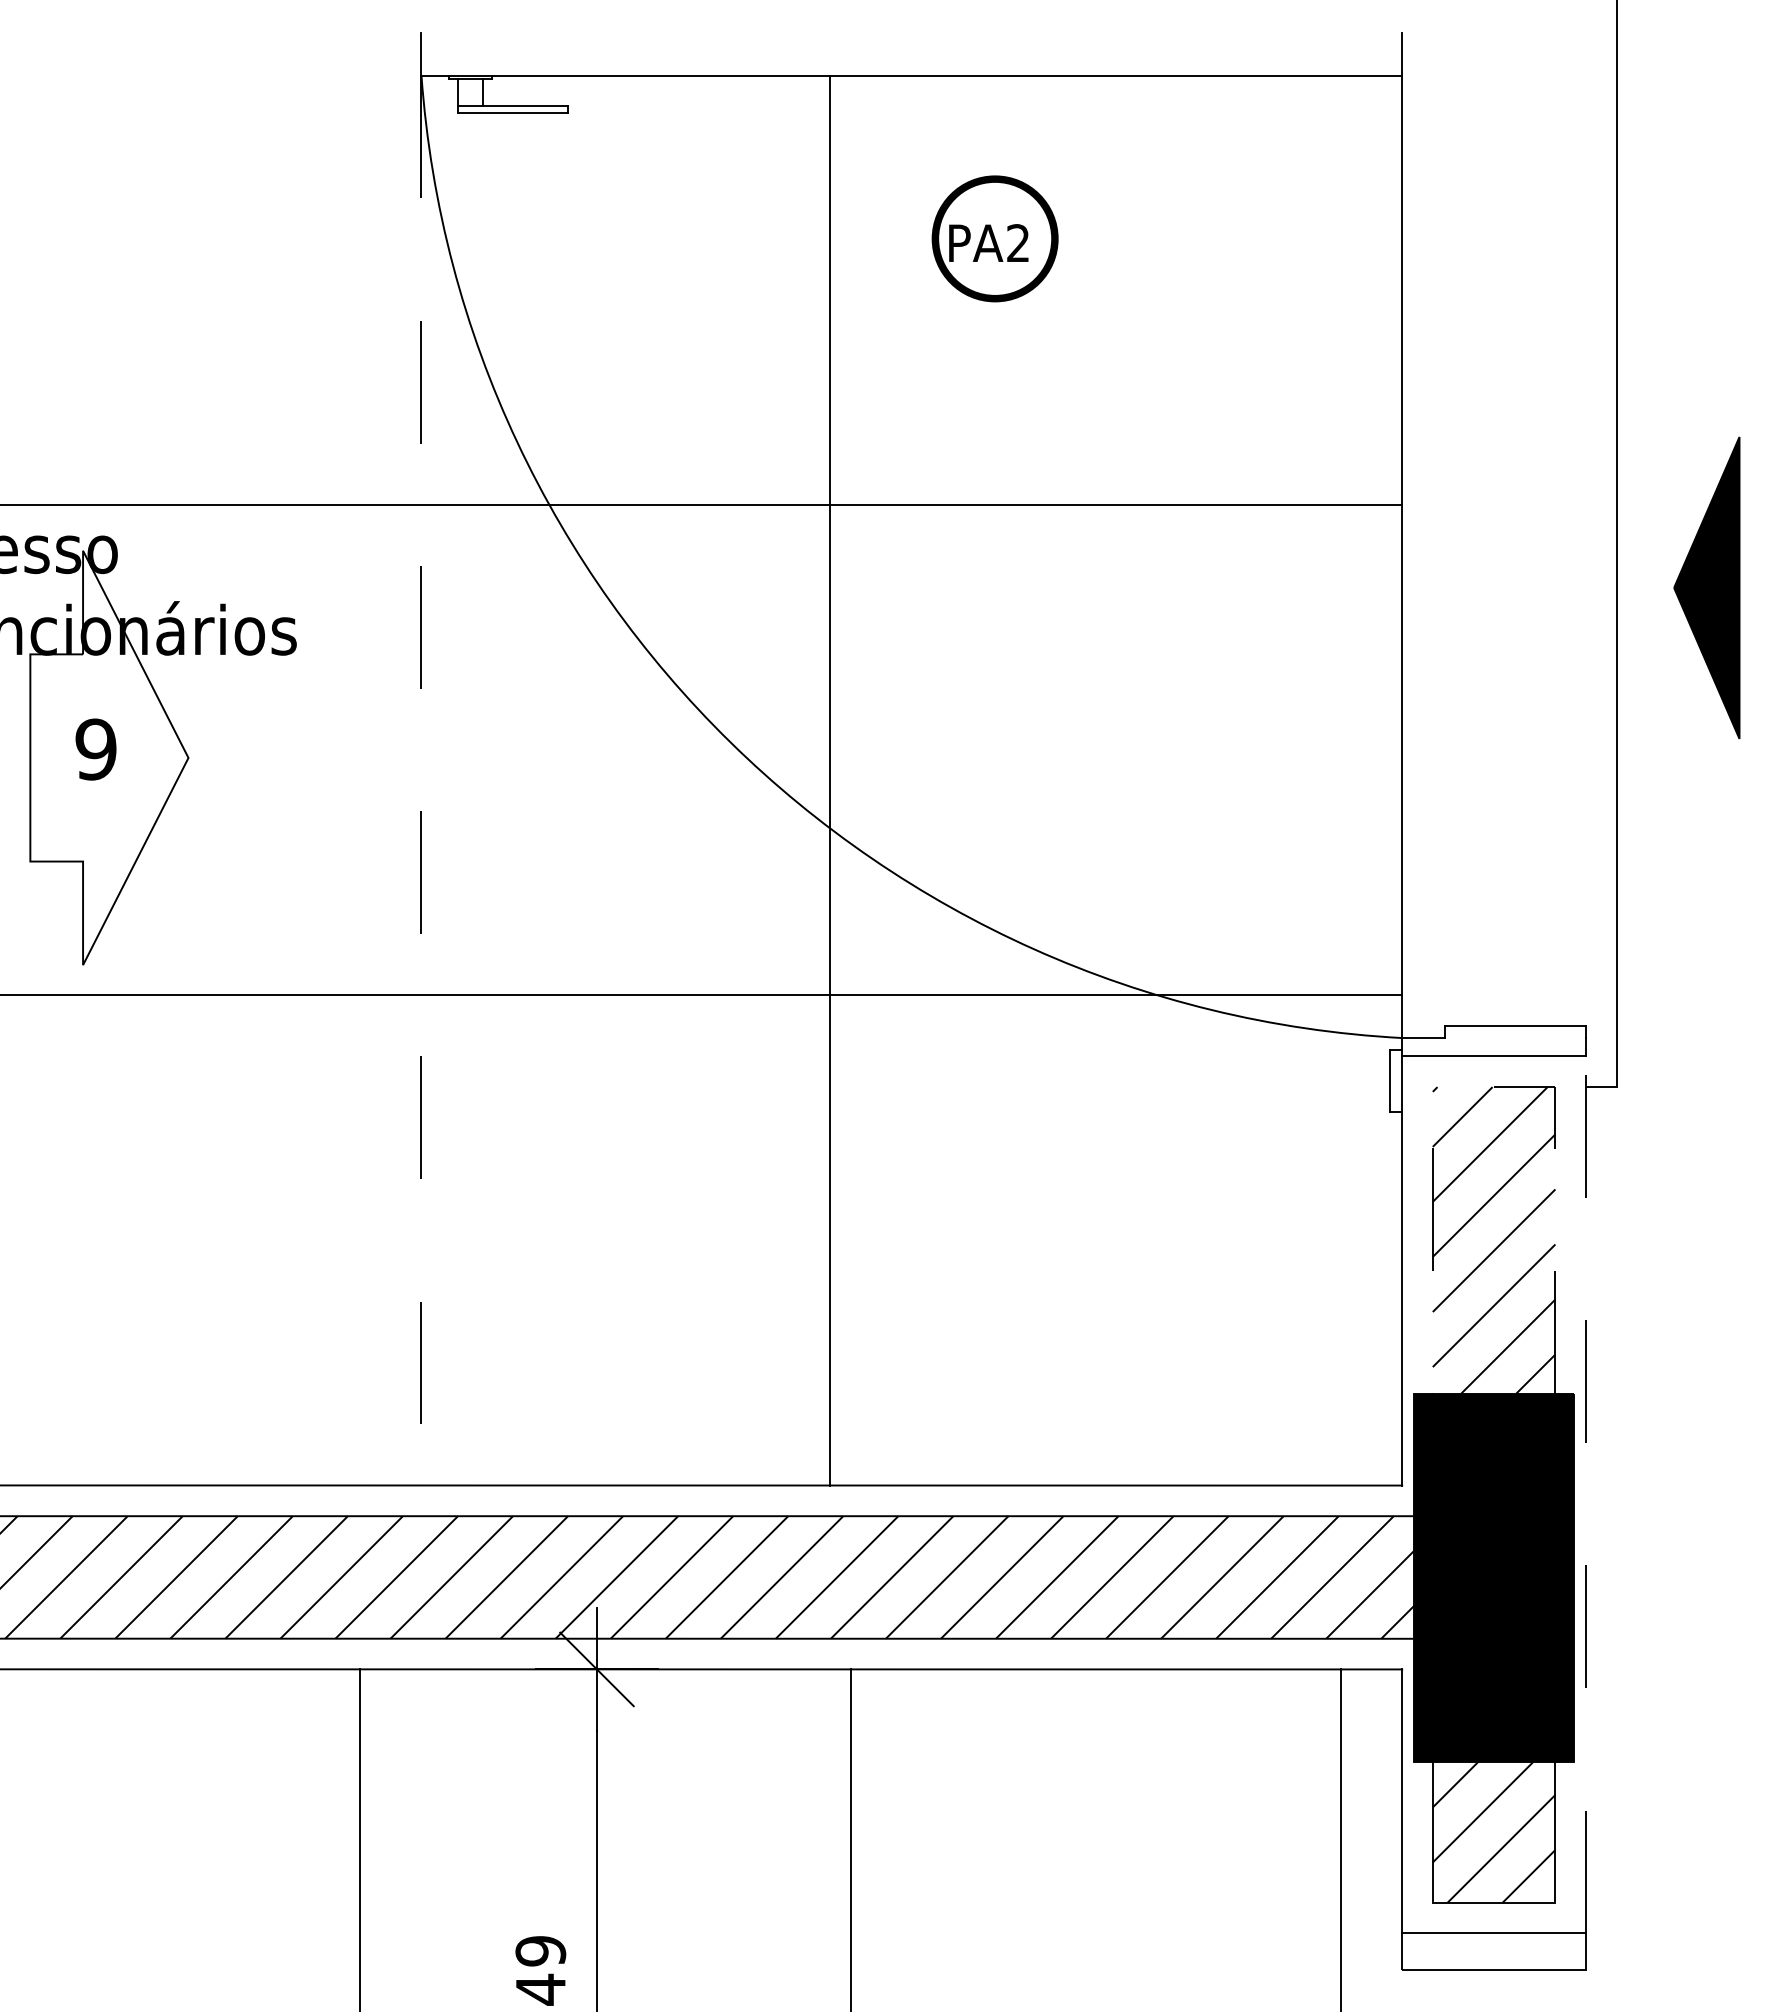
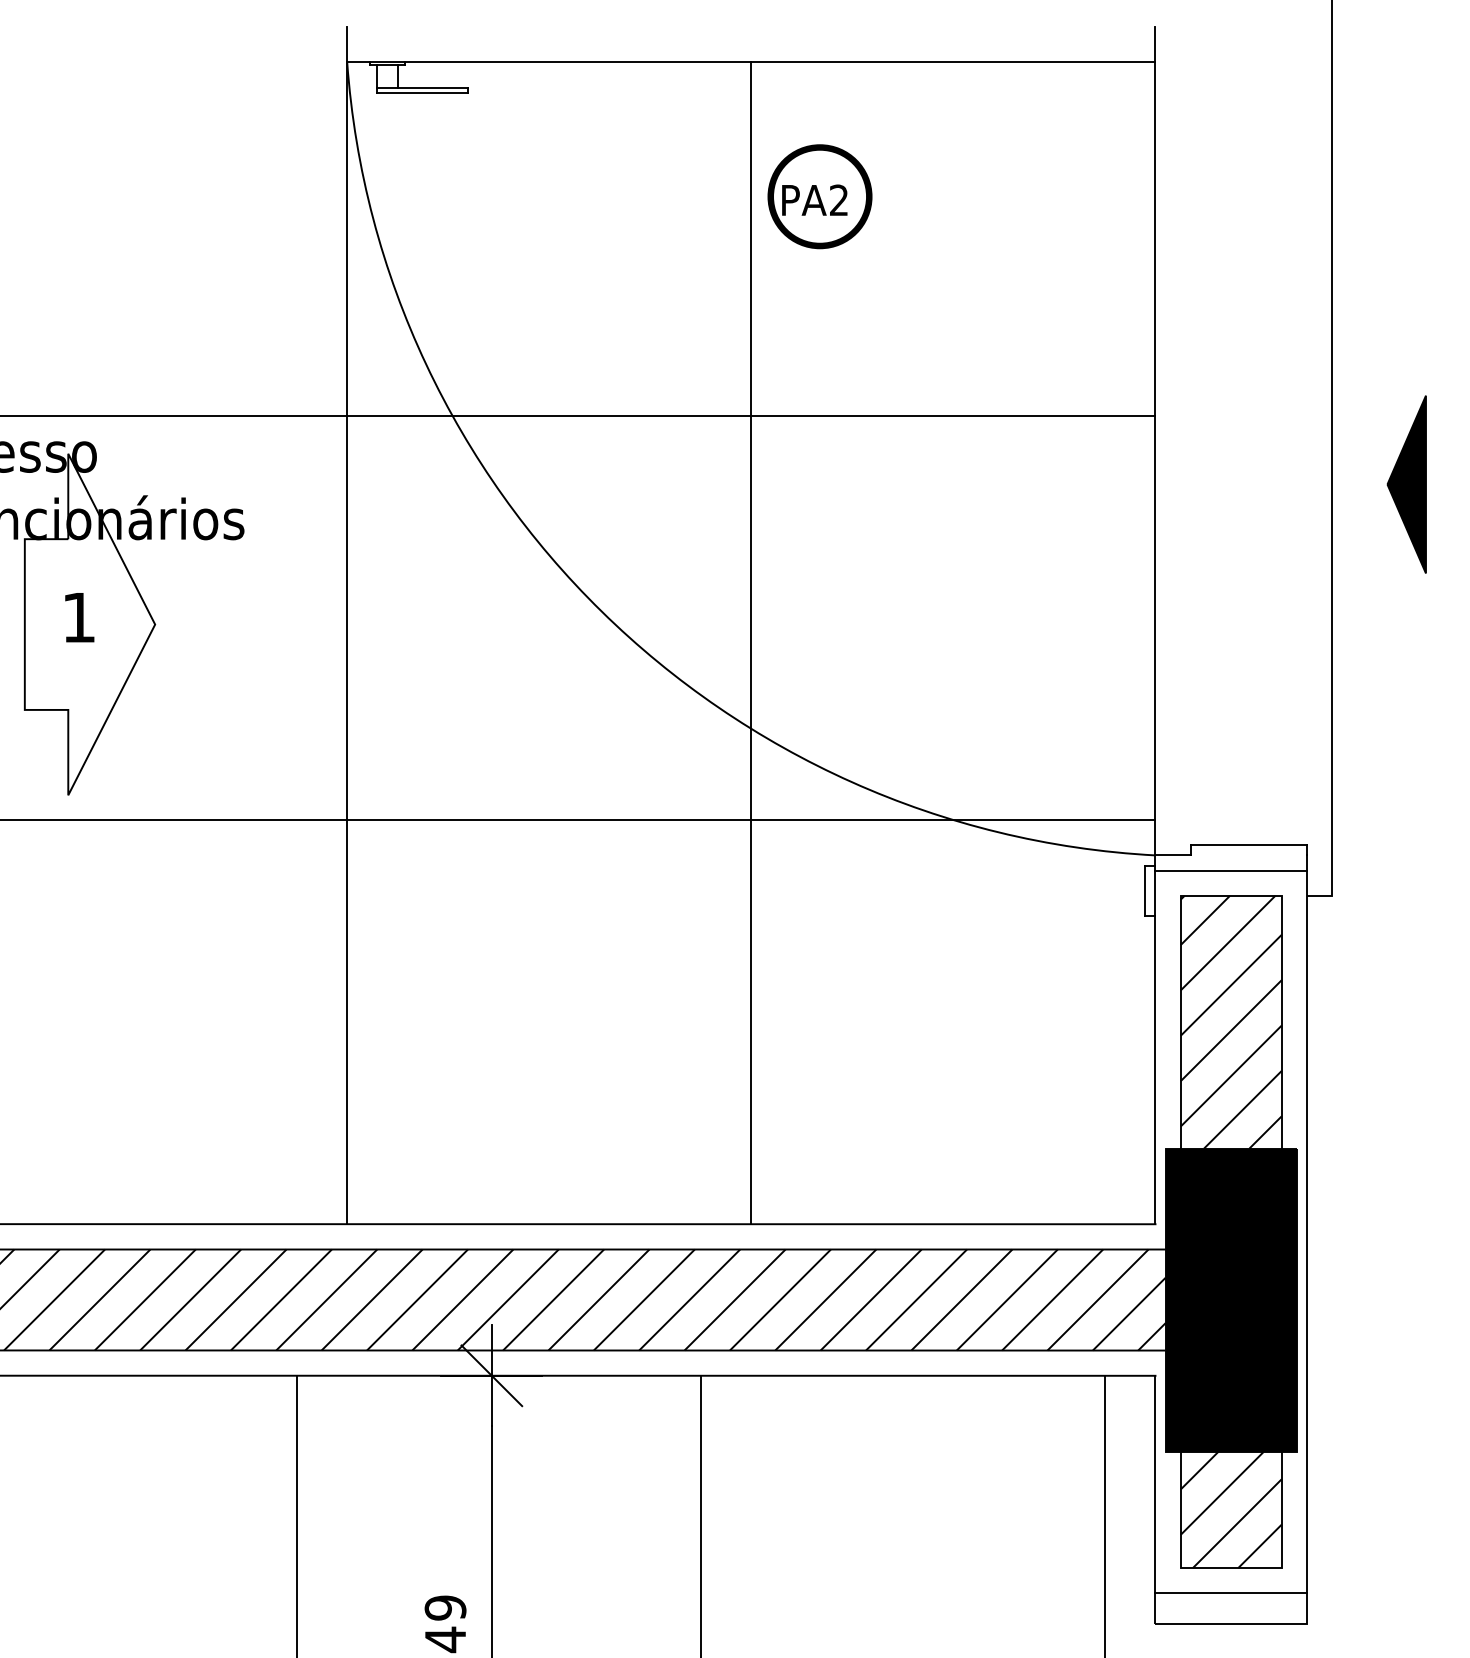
part: (1707, 588) -> (1407, 484), size x0.71
text: (95, 749) -> (78, 617), 9 -> 1
line: (421, 780) -> (347, 643), dashed -> solid
line: (829, 780) -> (751, 643), moved
line: (1493, 1087) -> (1230, 896), dashed -> solid
line: (1586, 1494) -> (1307, 1231), dashed -> solid

